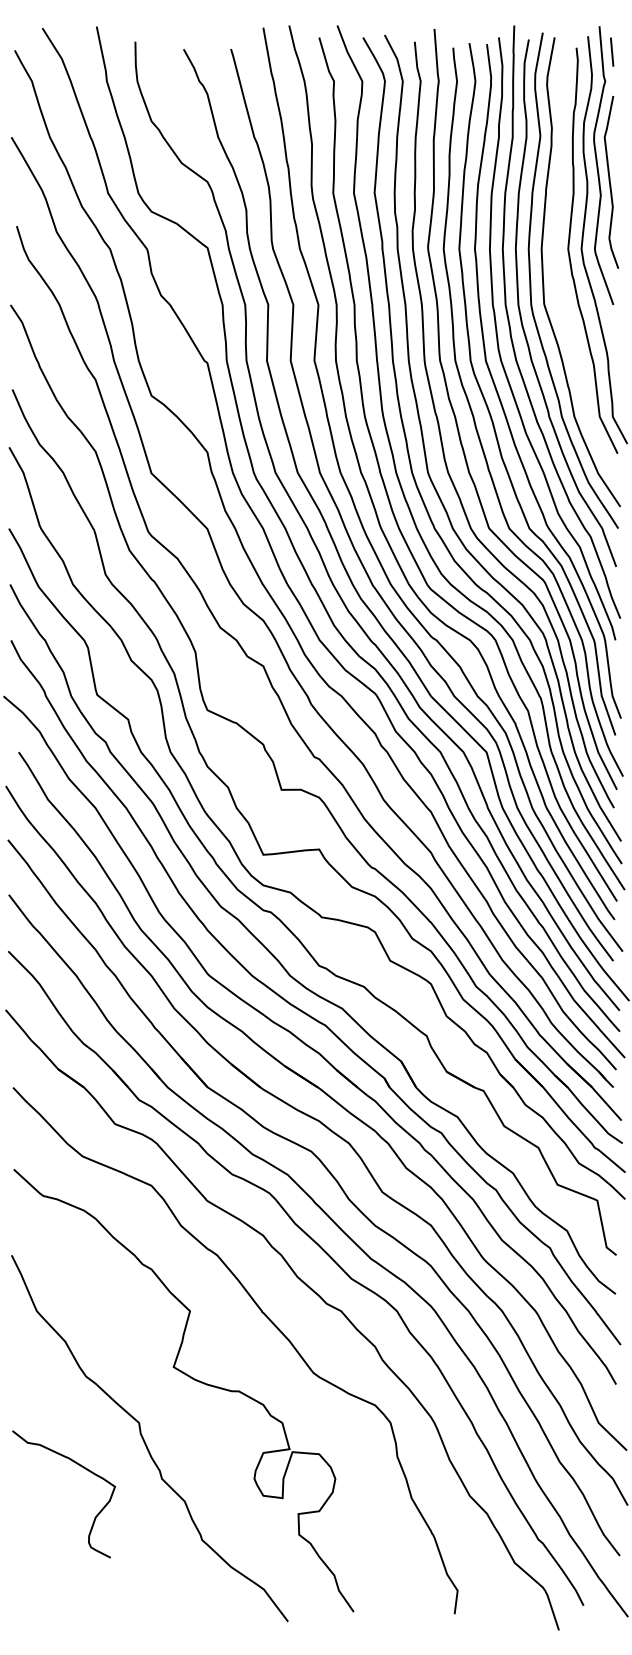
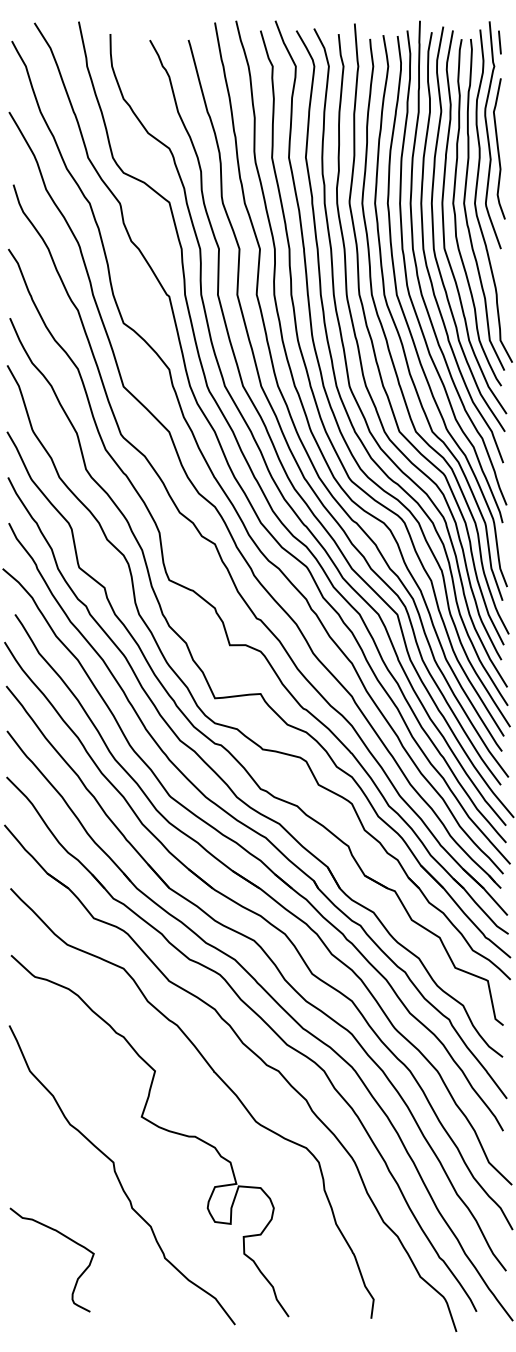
curve: (558, 263) -> (456, 215), added
curve: (81, 1467) -> (66, 1238), moved

